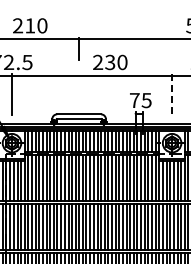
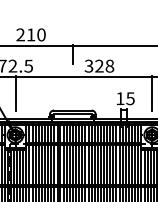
text: (110, 62) -> (99, 66), 230 -> 328
line: (172, 95) -> (152, 94), dashed -> solid
text: (134, 100) -> (120, 98), 75 -> 15

